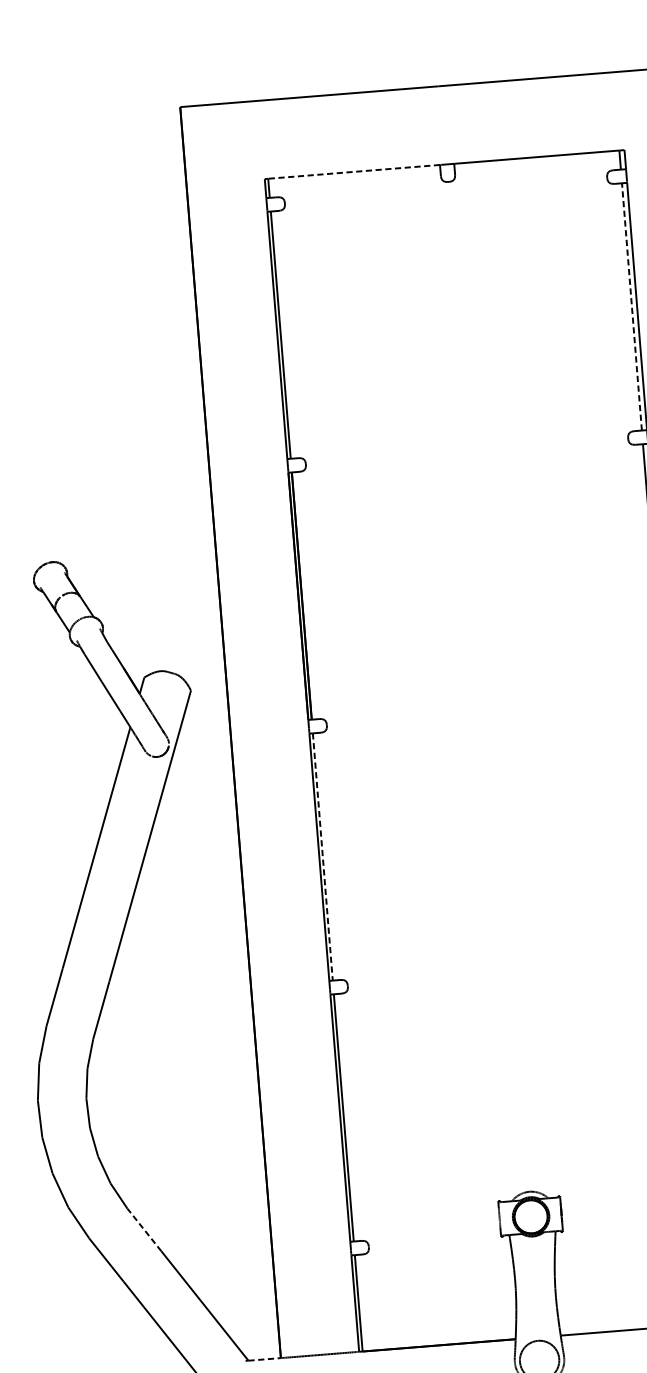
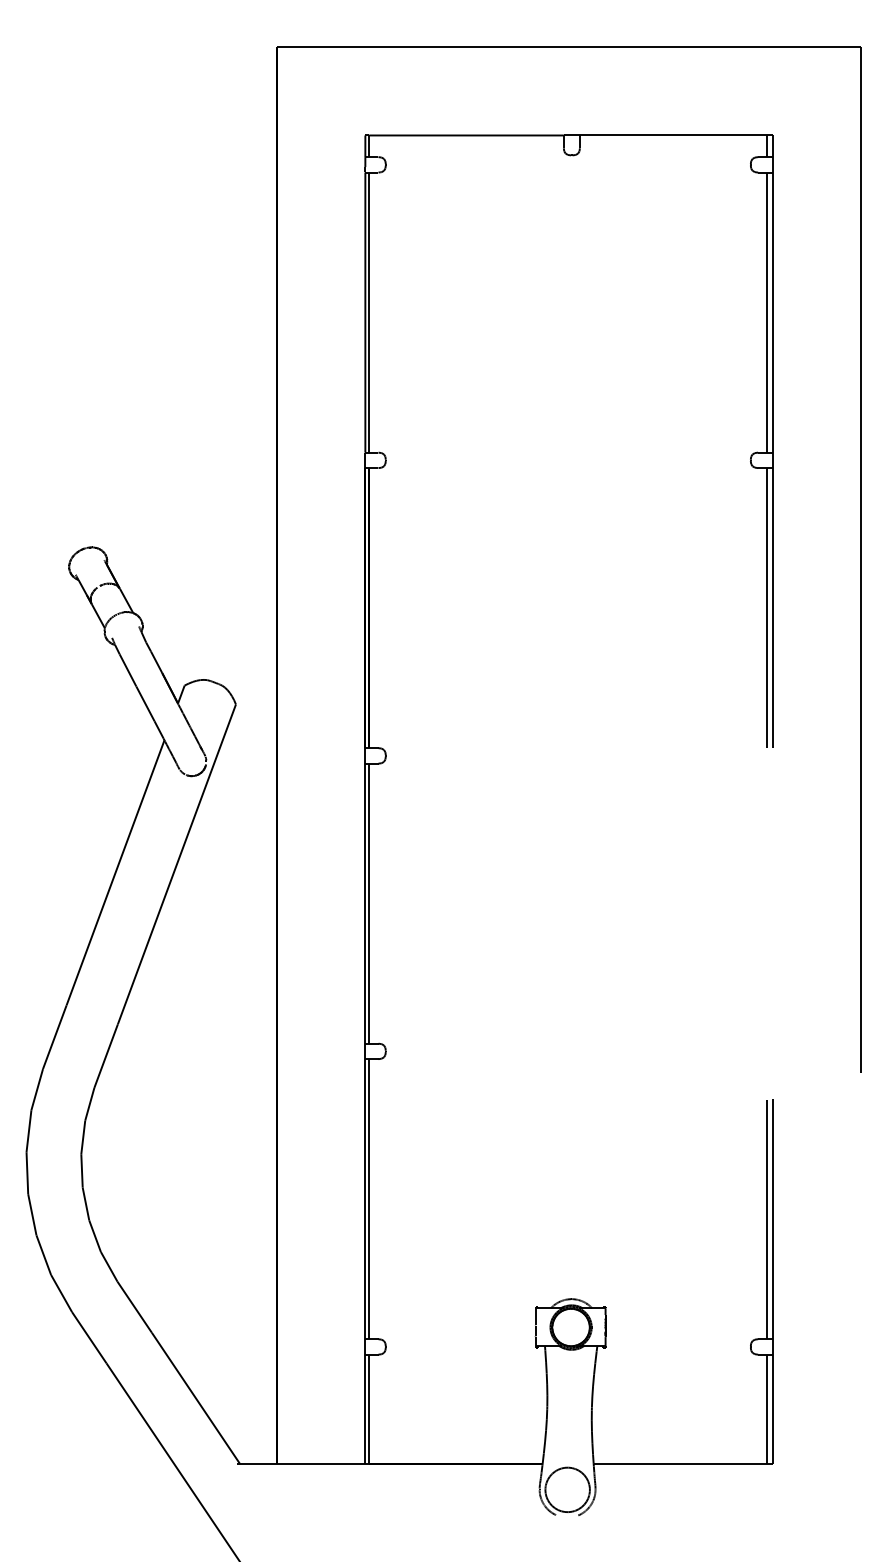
line: (354, 171) -> (466, 135), dashed -> solid
line: (631, 306) -> (766, 312), dashed -> solid
line: (323, 857) -> (369, 904), dashed -> solid
line: (144, 1230) -> (134, 1307), dashed -> solid
line: (264, 1359) -> (258, 1463), dashed -> solid

